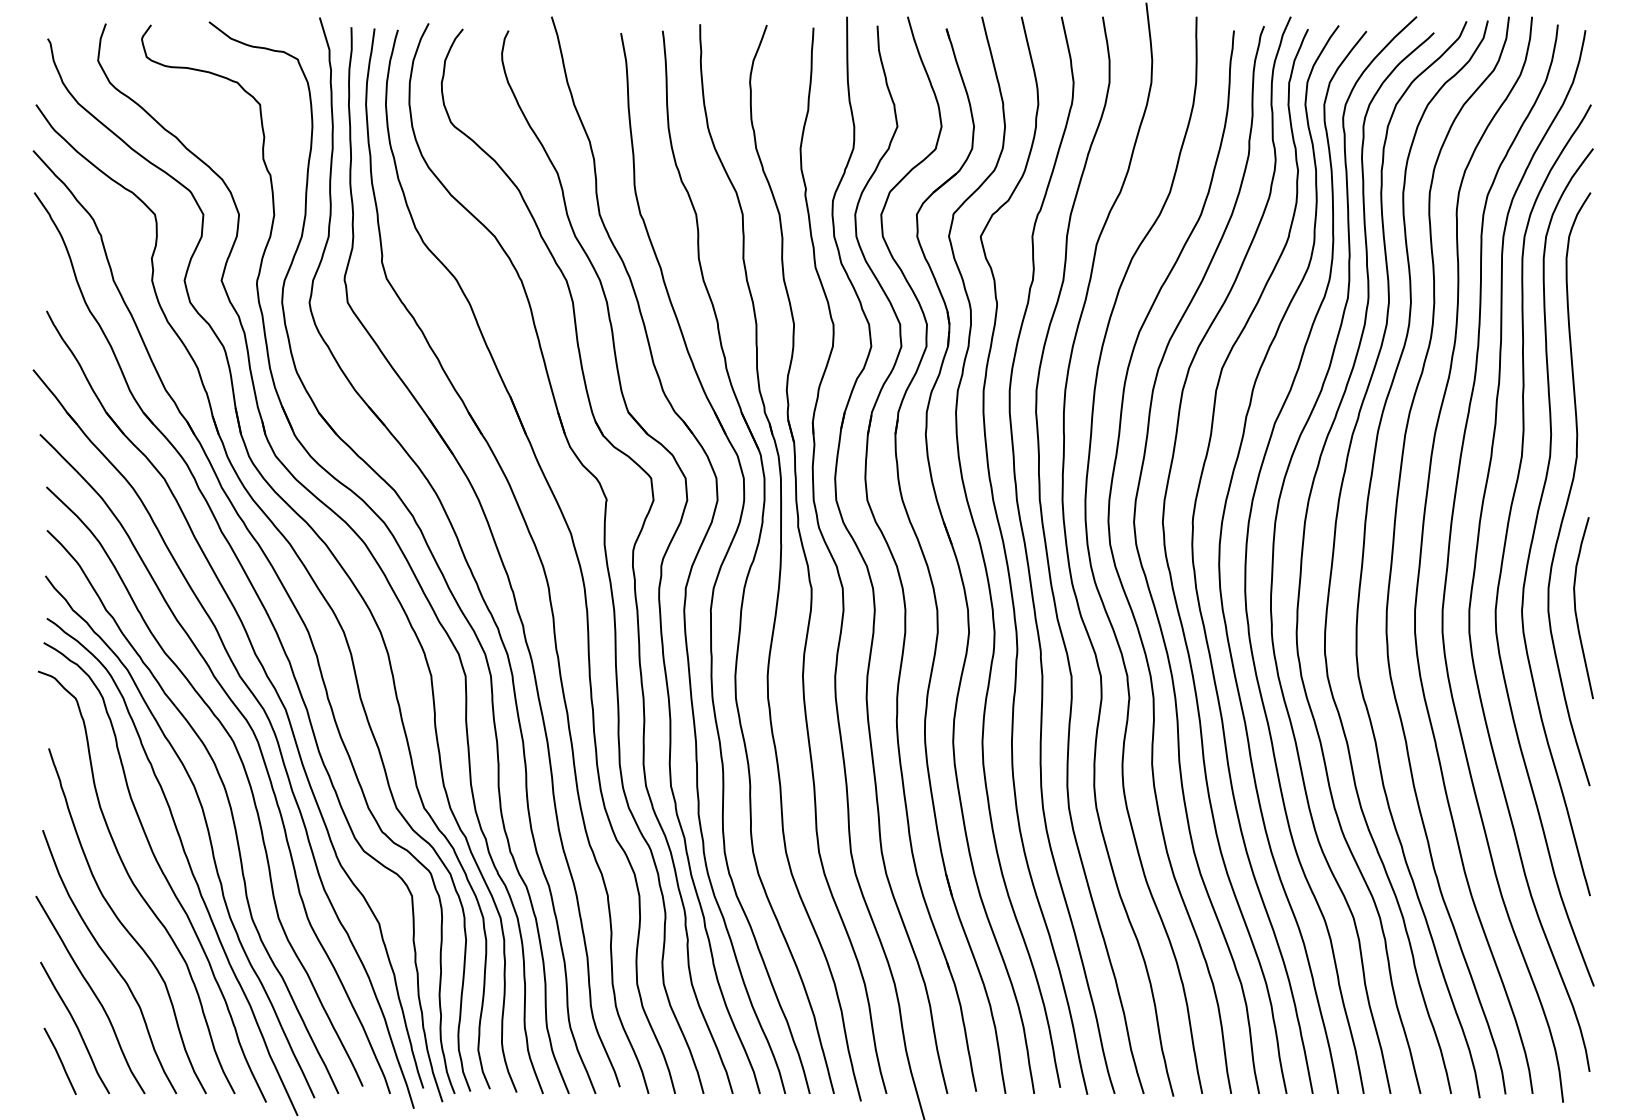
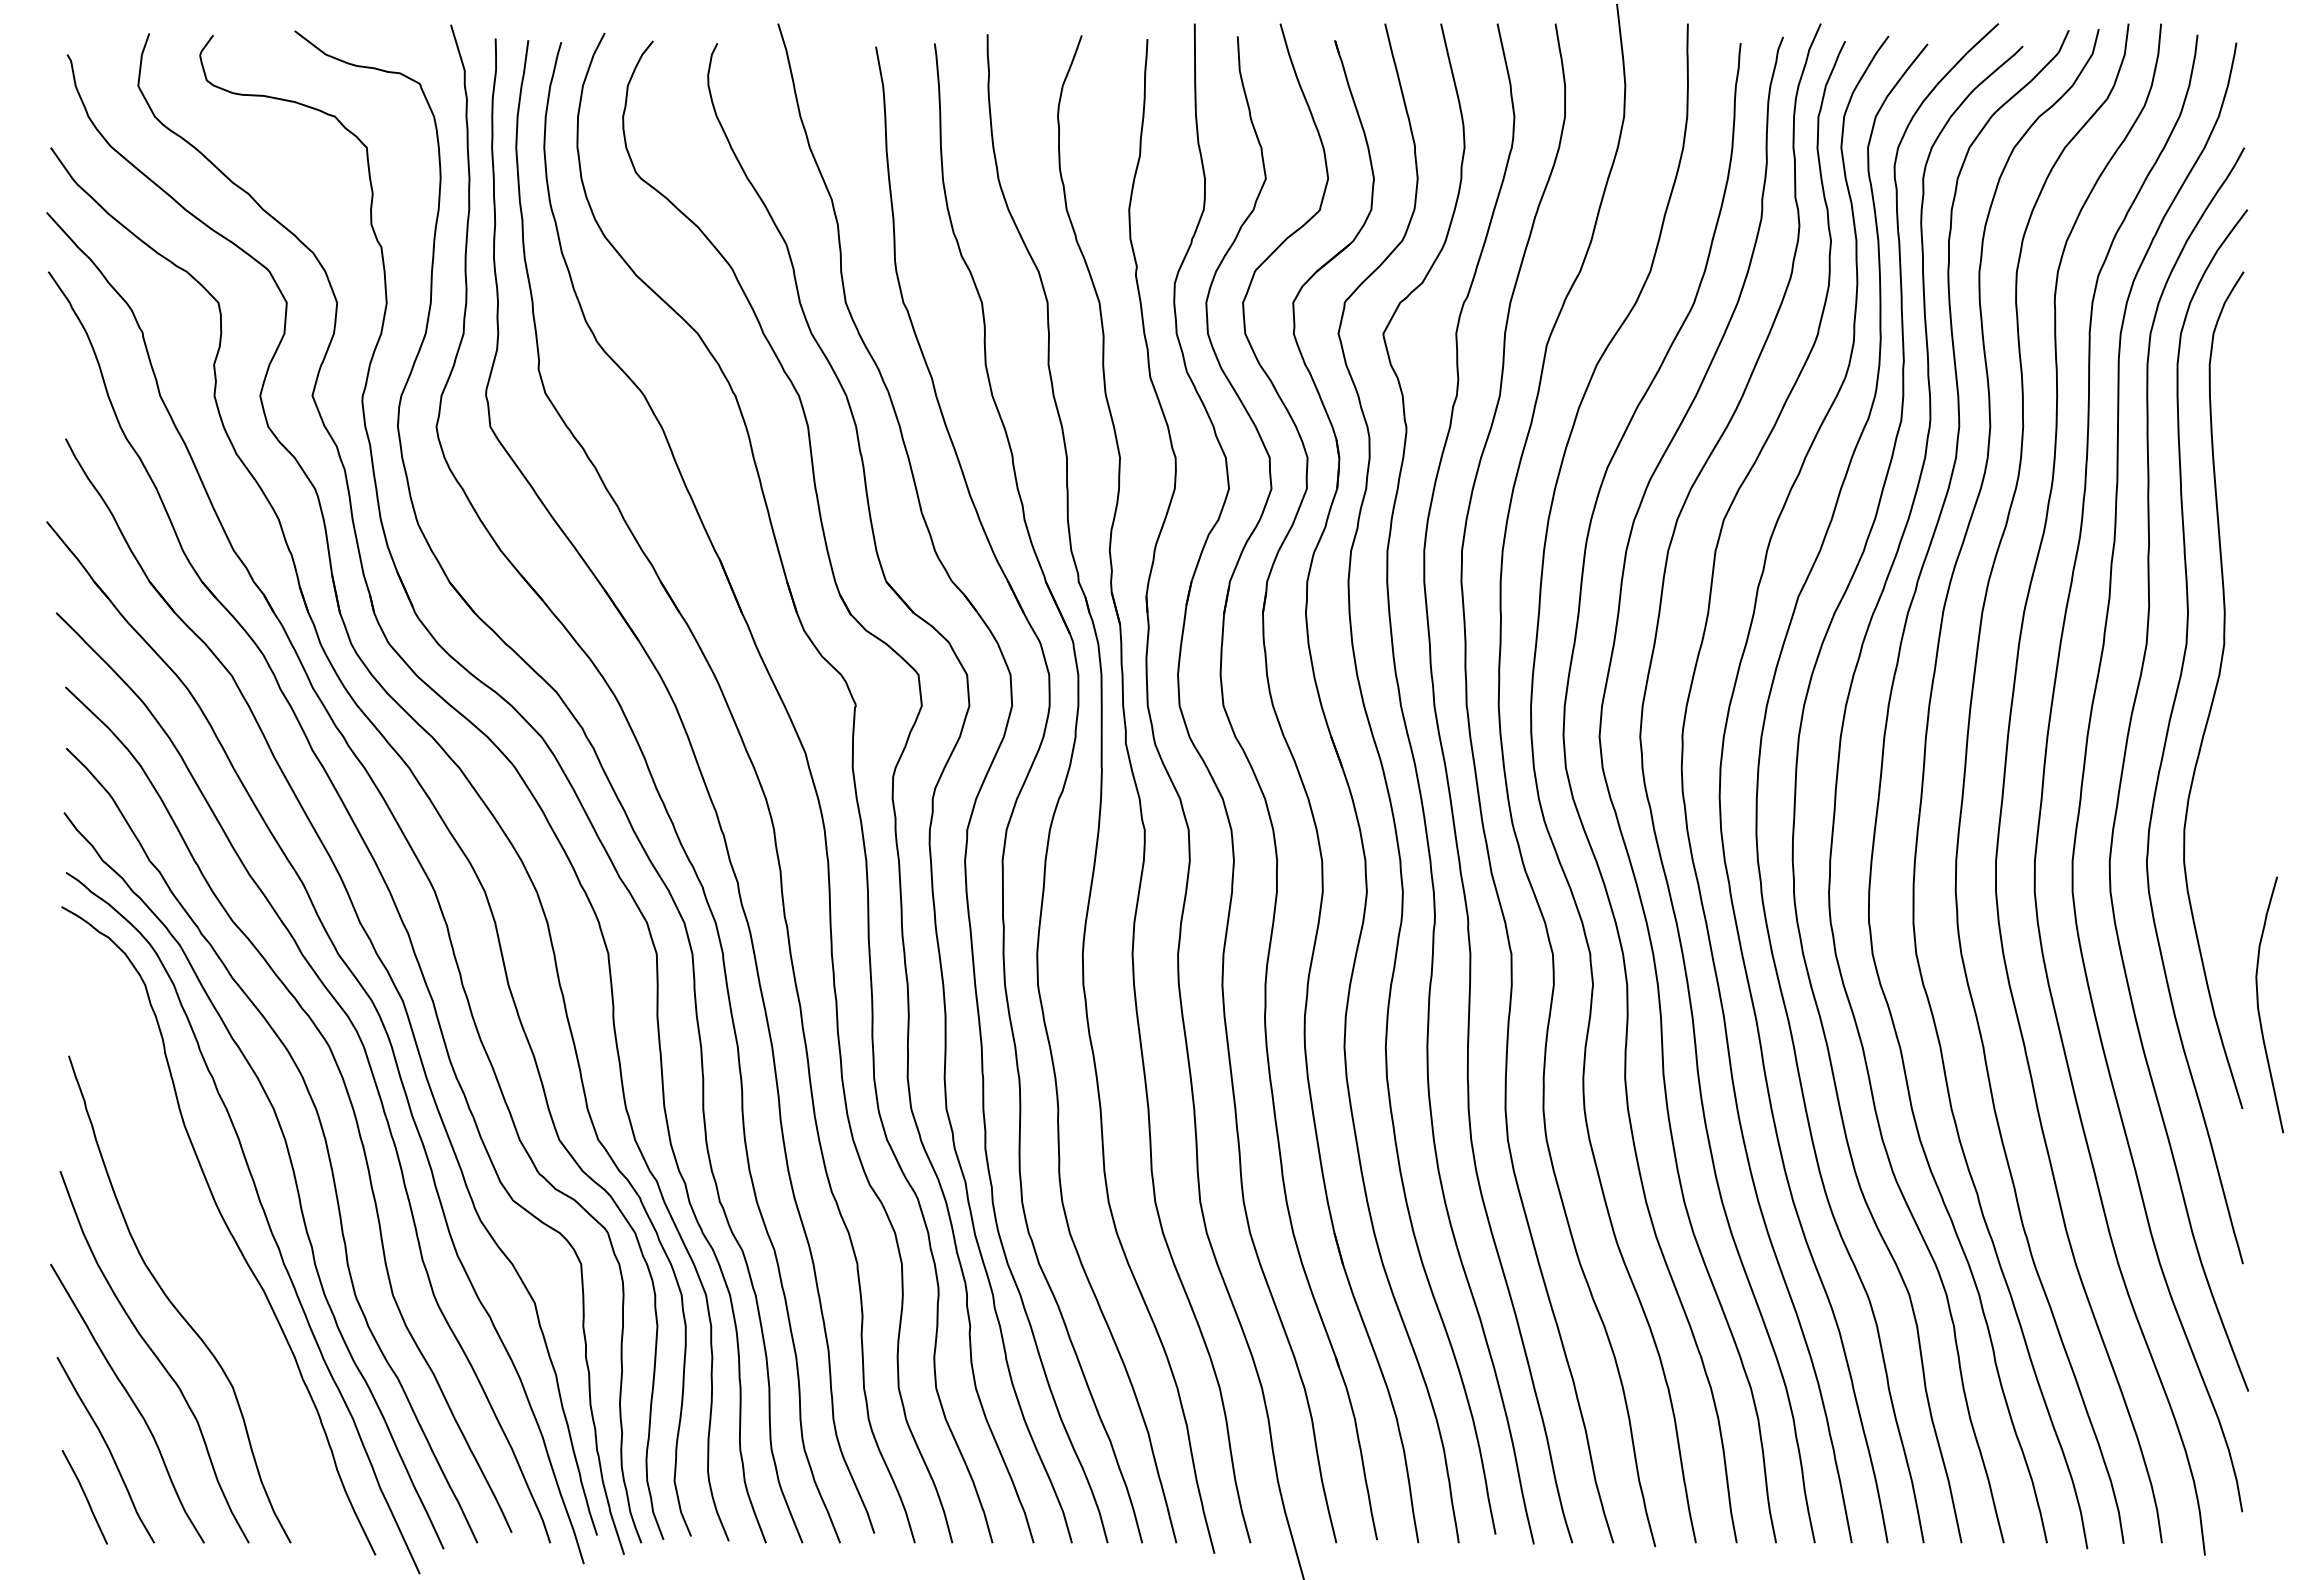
curve: (1575, 607) -> (2258, 1004), moved
curve: (133, 882) -> (188, 1245), removed

